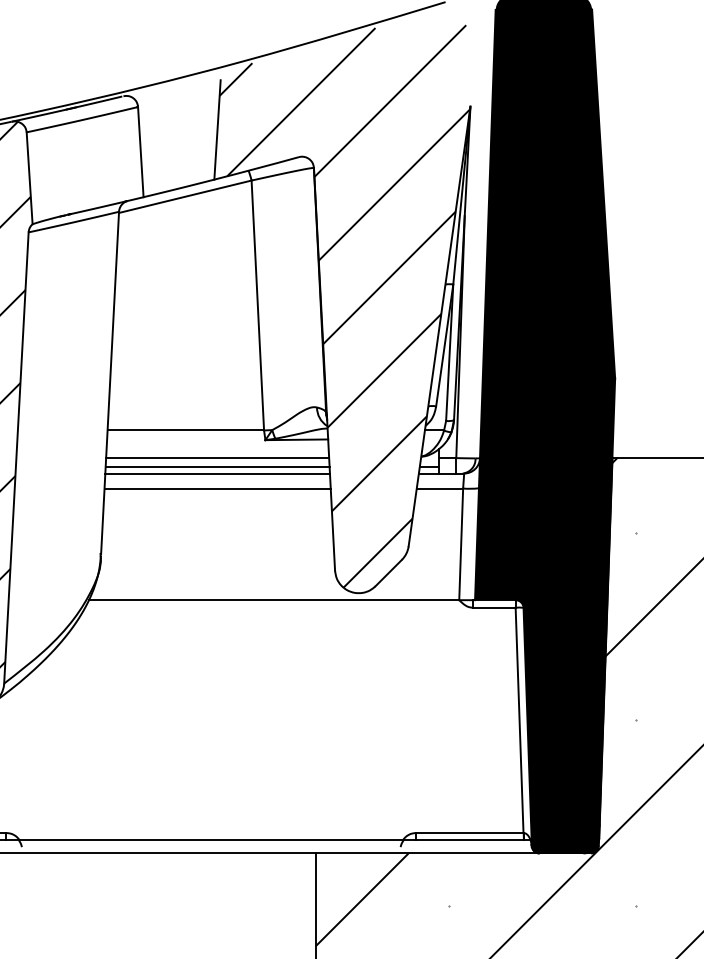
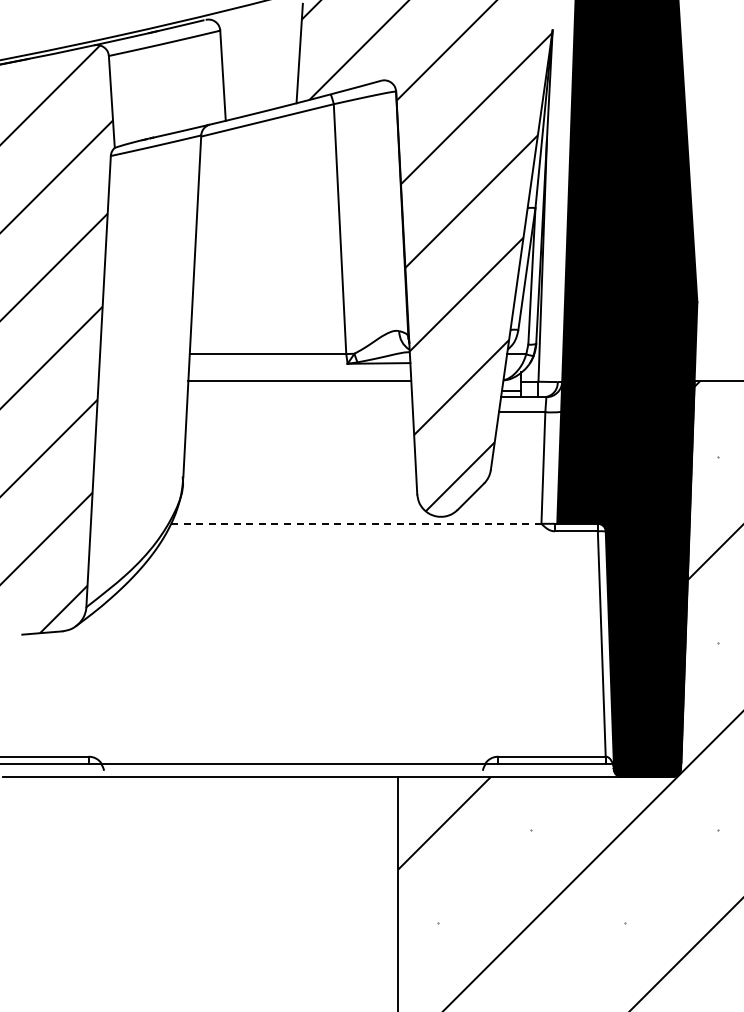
line: (217, 466) -> (299, 390), removed
line: (217, 473) -> (299, 397), removed
line: (217, 488) -> (299, 412), removed
line: (274, 599) -> (356, 523), solid -> dashed

